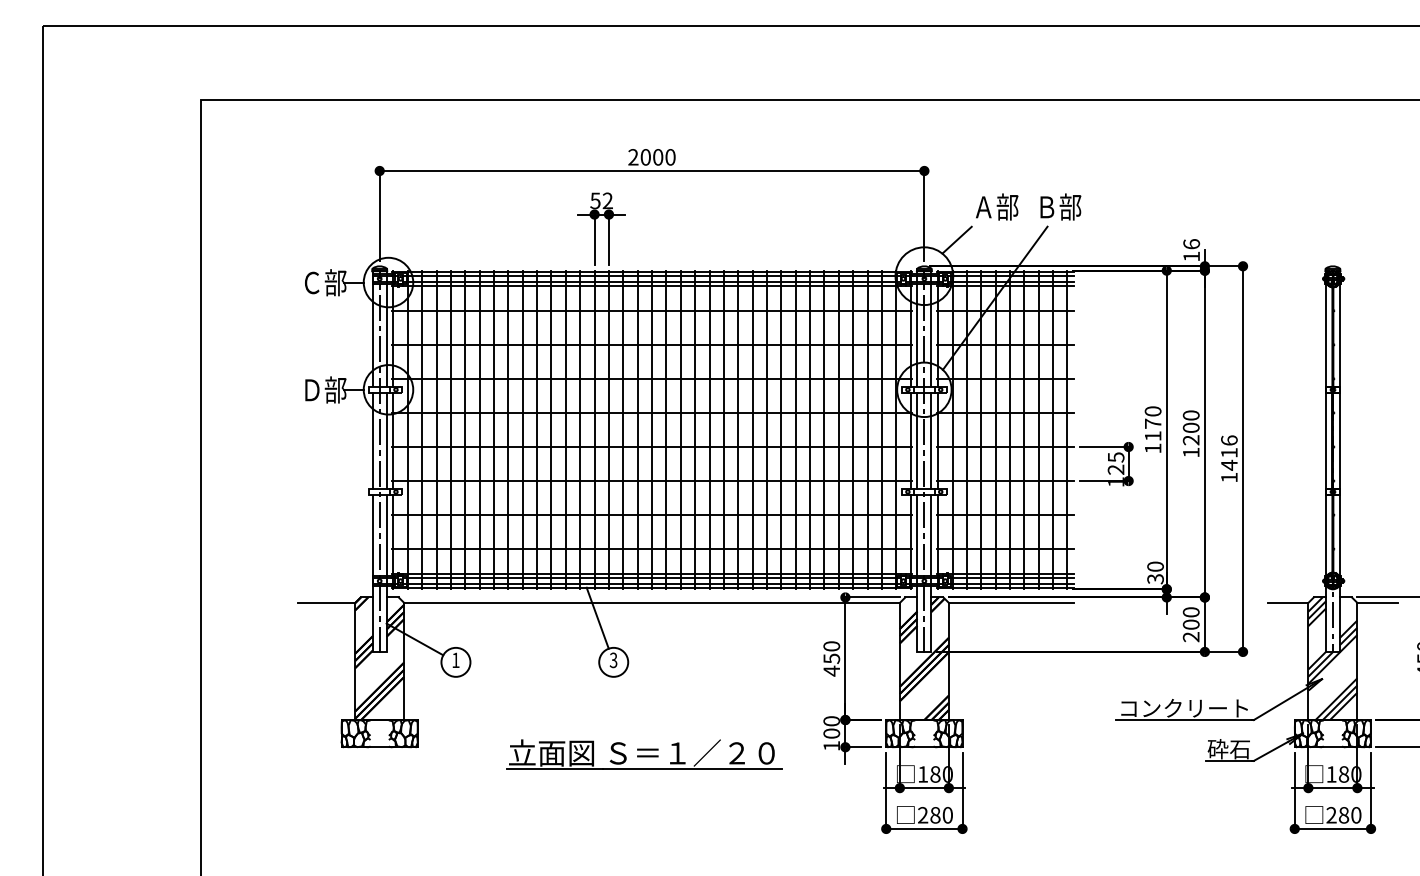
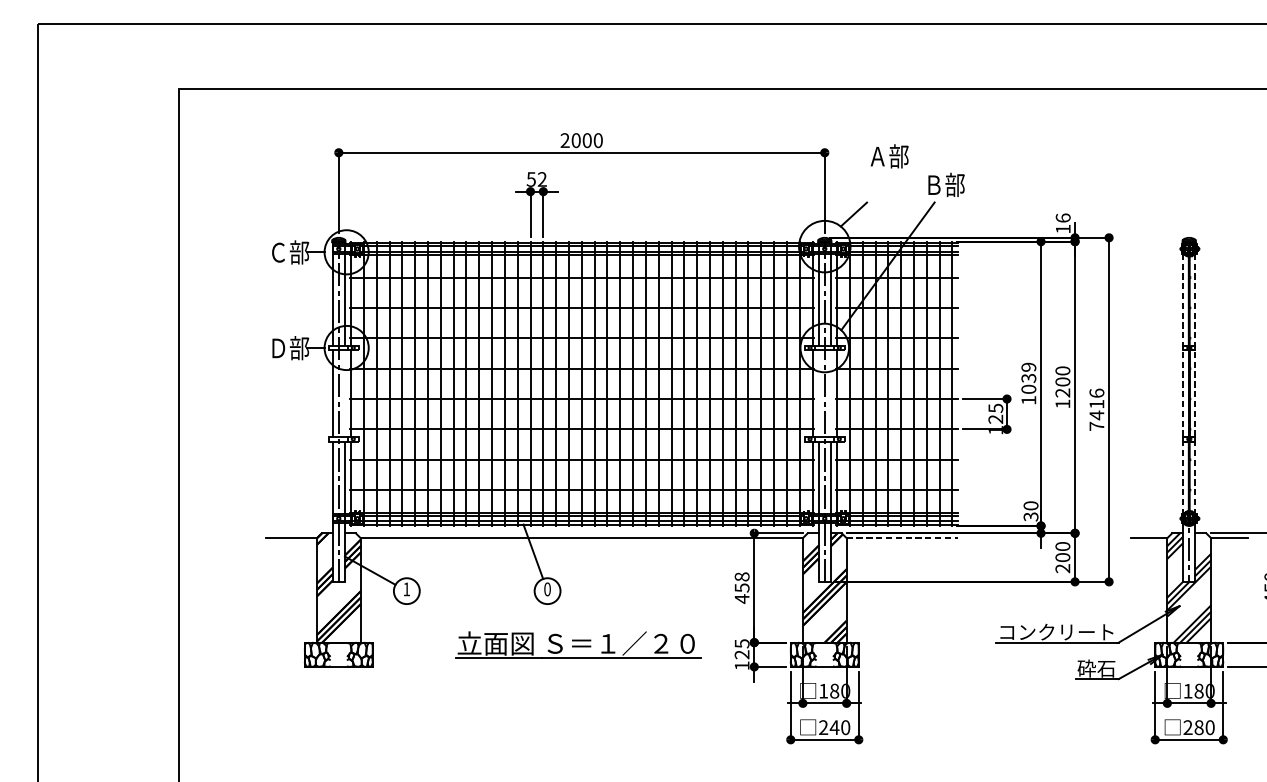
text: (997, 206) -> (890, 155), moved
text: (1152, 423) -> (1028, 378), 1170 -> 1039
line: (1325, 429) -> (1182, 383), solid -> dashed
line: (1339, 429) -> (1195, 383), solid -> dashed
line: (386, 440) -> (344, 393), removed
line: (917, 440) -> (818, 393), removed
line: (931, 440) -> (831, 393), removed
text: (1229, 477) -> (1096, 426), 1416 -> 7416
line: (1011, 602) -> (902, 537), solid -> dashed
text: (831, 646) -> (741, 577), 450 -> 458
text: (613, 660) -> (547, 589), 3 -> 0
text: (831, 727) -> (741, 649), 100 -> 125
part: (644, 754) -> (578, 644), moved
text: (934, 815) -> (833, 727), 280 -> 240

